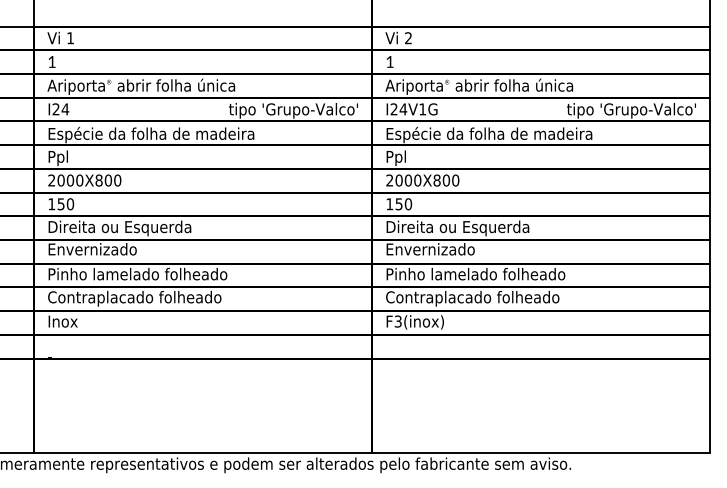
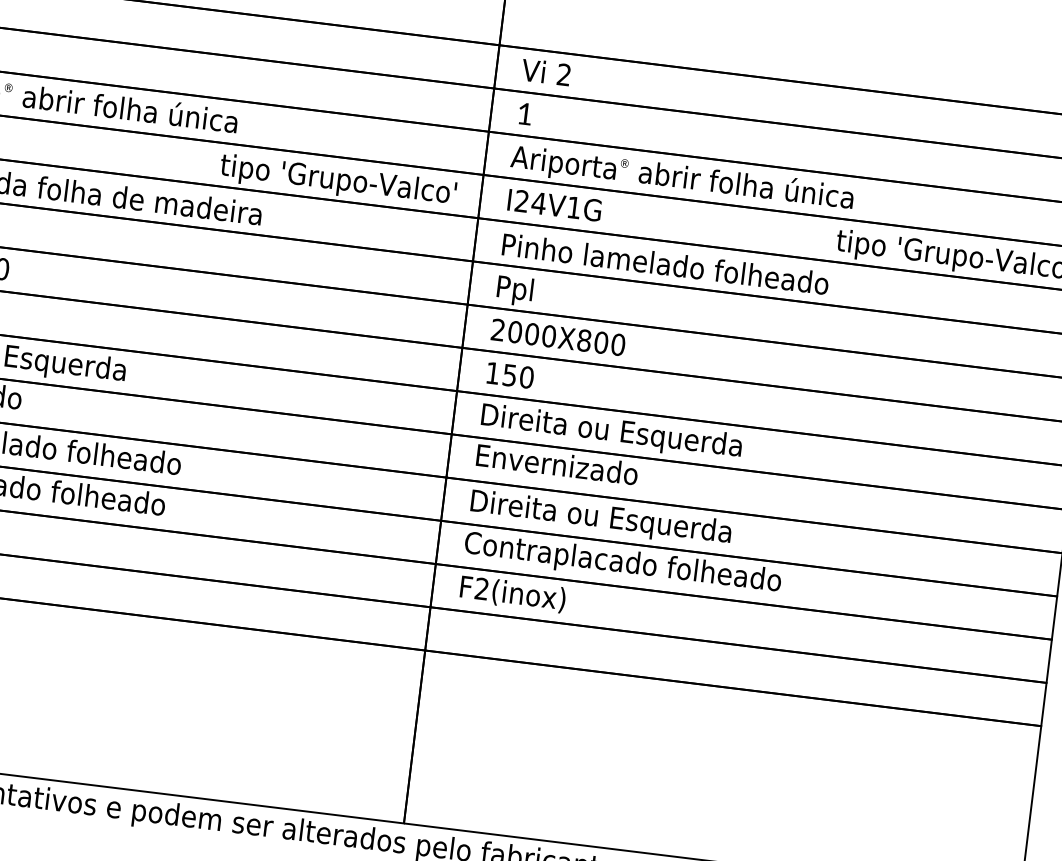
text: (490, 134) -> (692, 268), Espécie da folha de madeira -> Pinho lamelado folheado
text: (476, 275) -> (634, 522), Pinho lamelado folheado -> Direita ou Esquerda
text: (397, 321) -> (480, 588), F3(inox) -> F2(inox)

